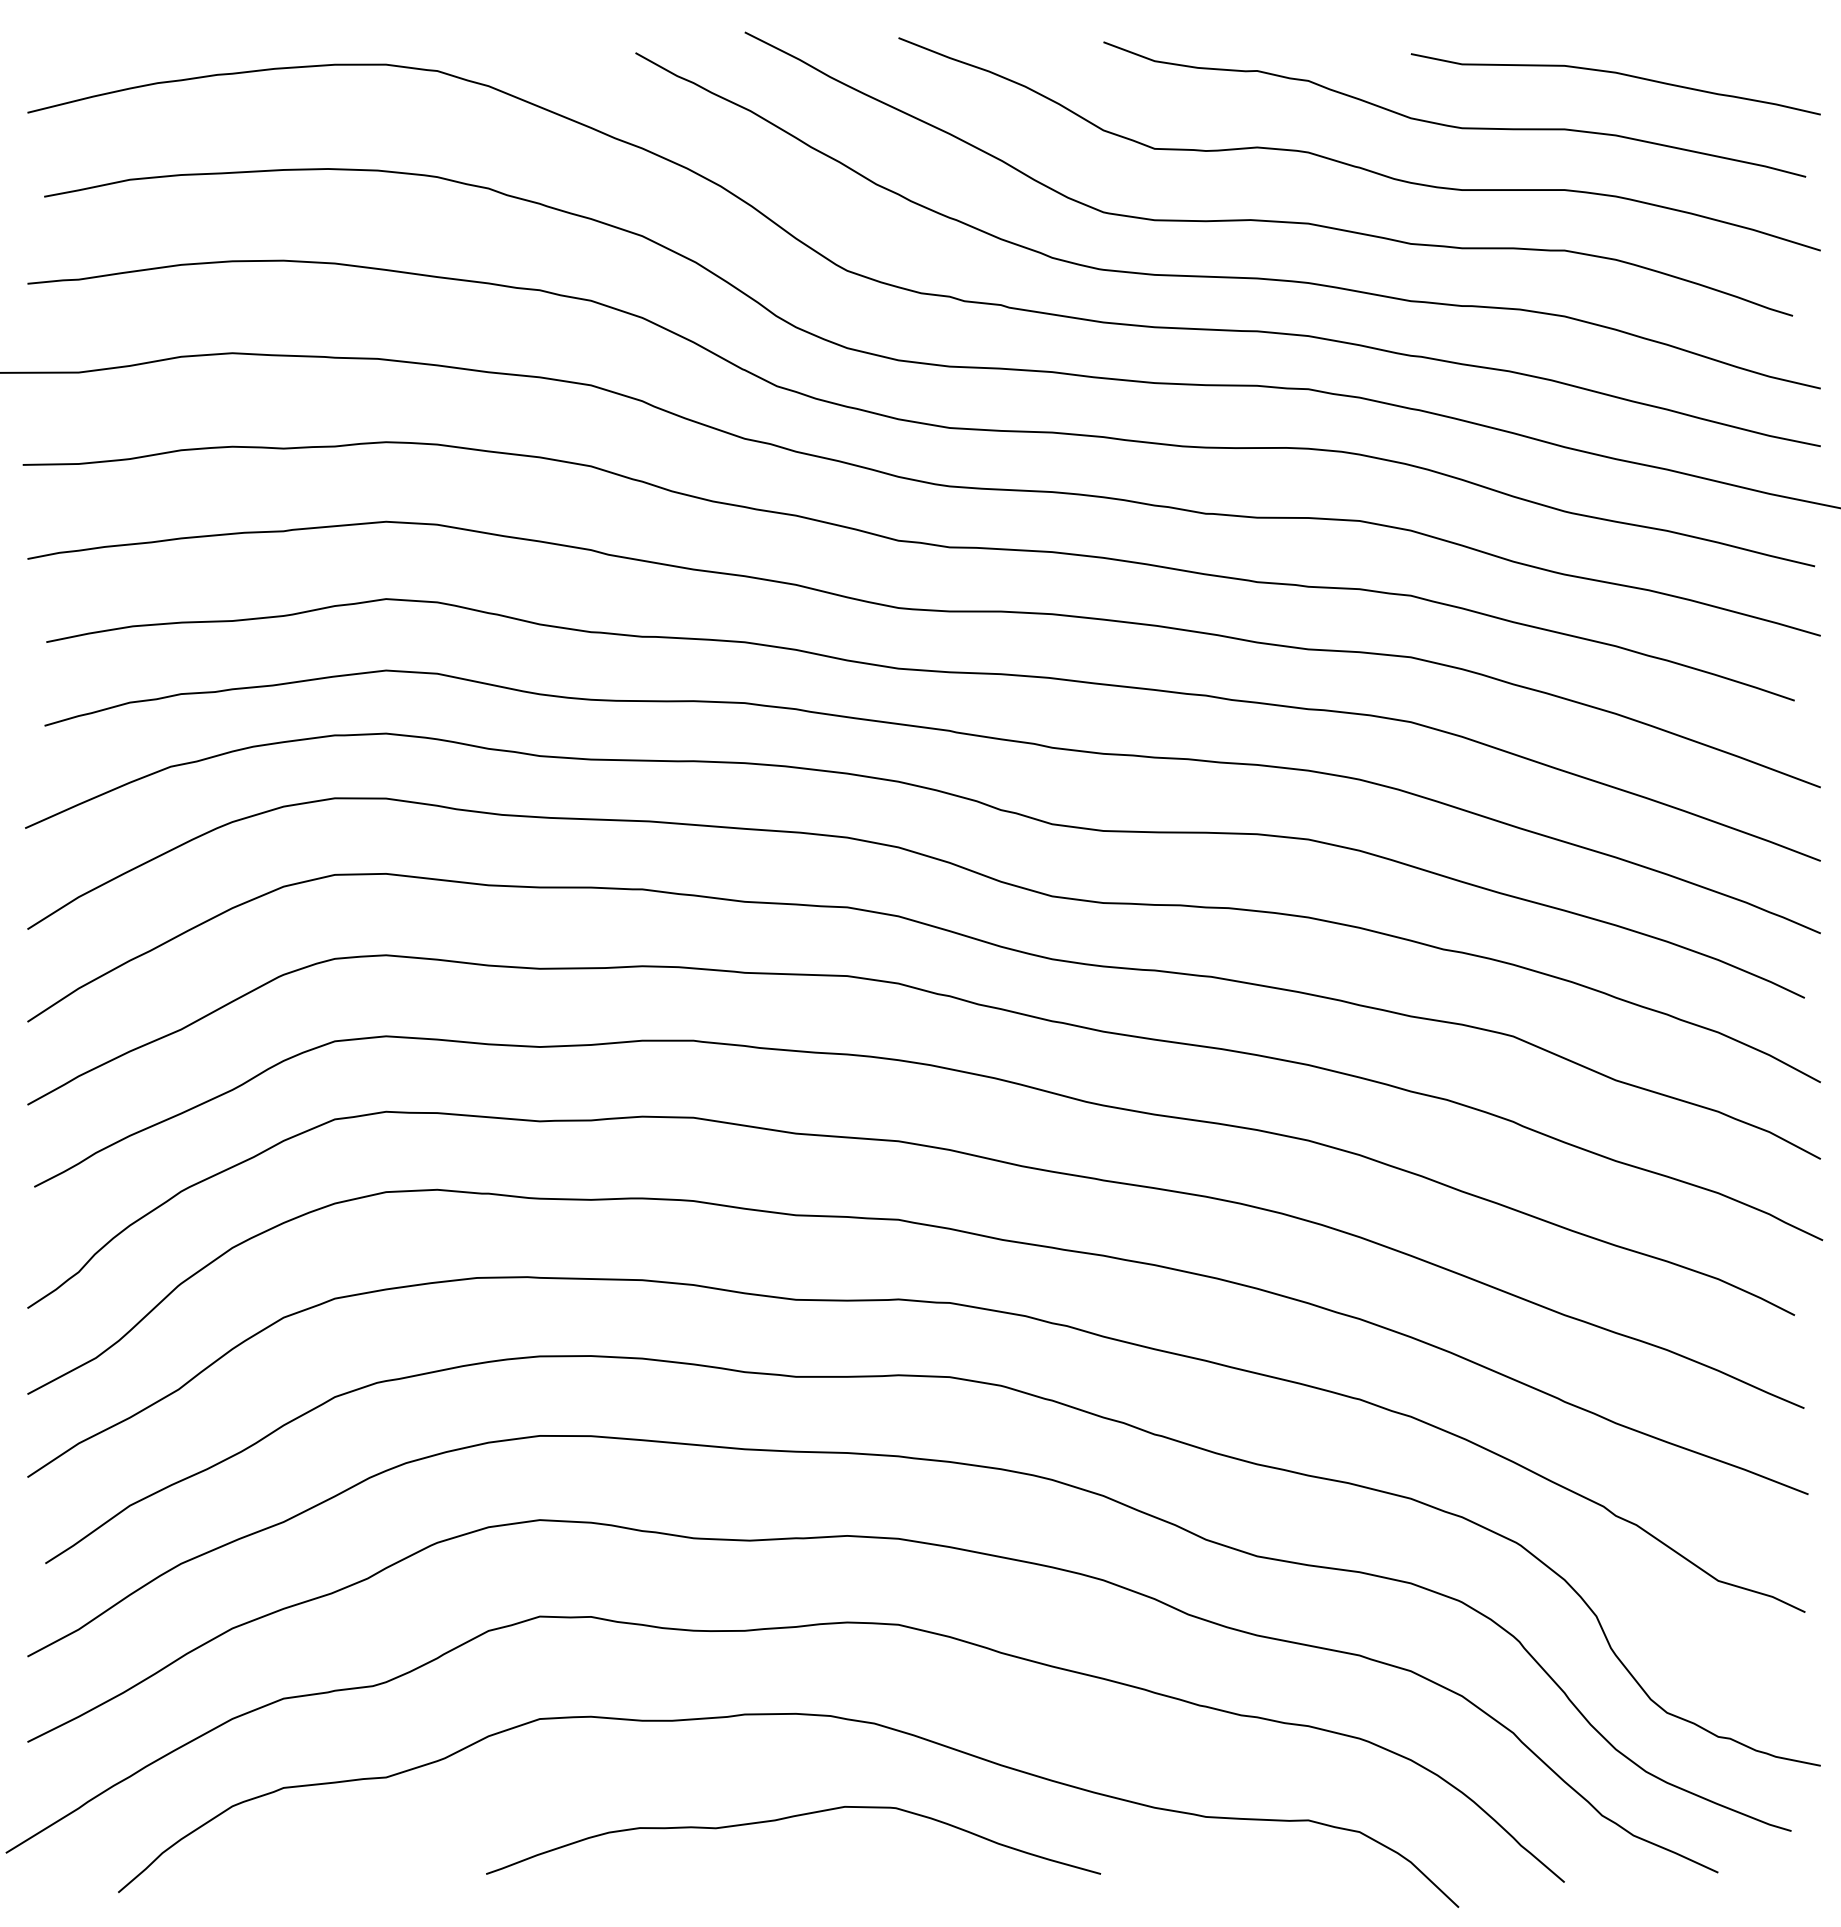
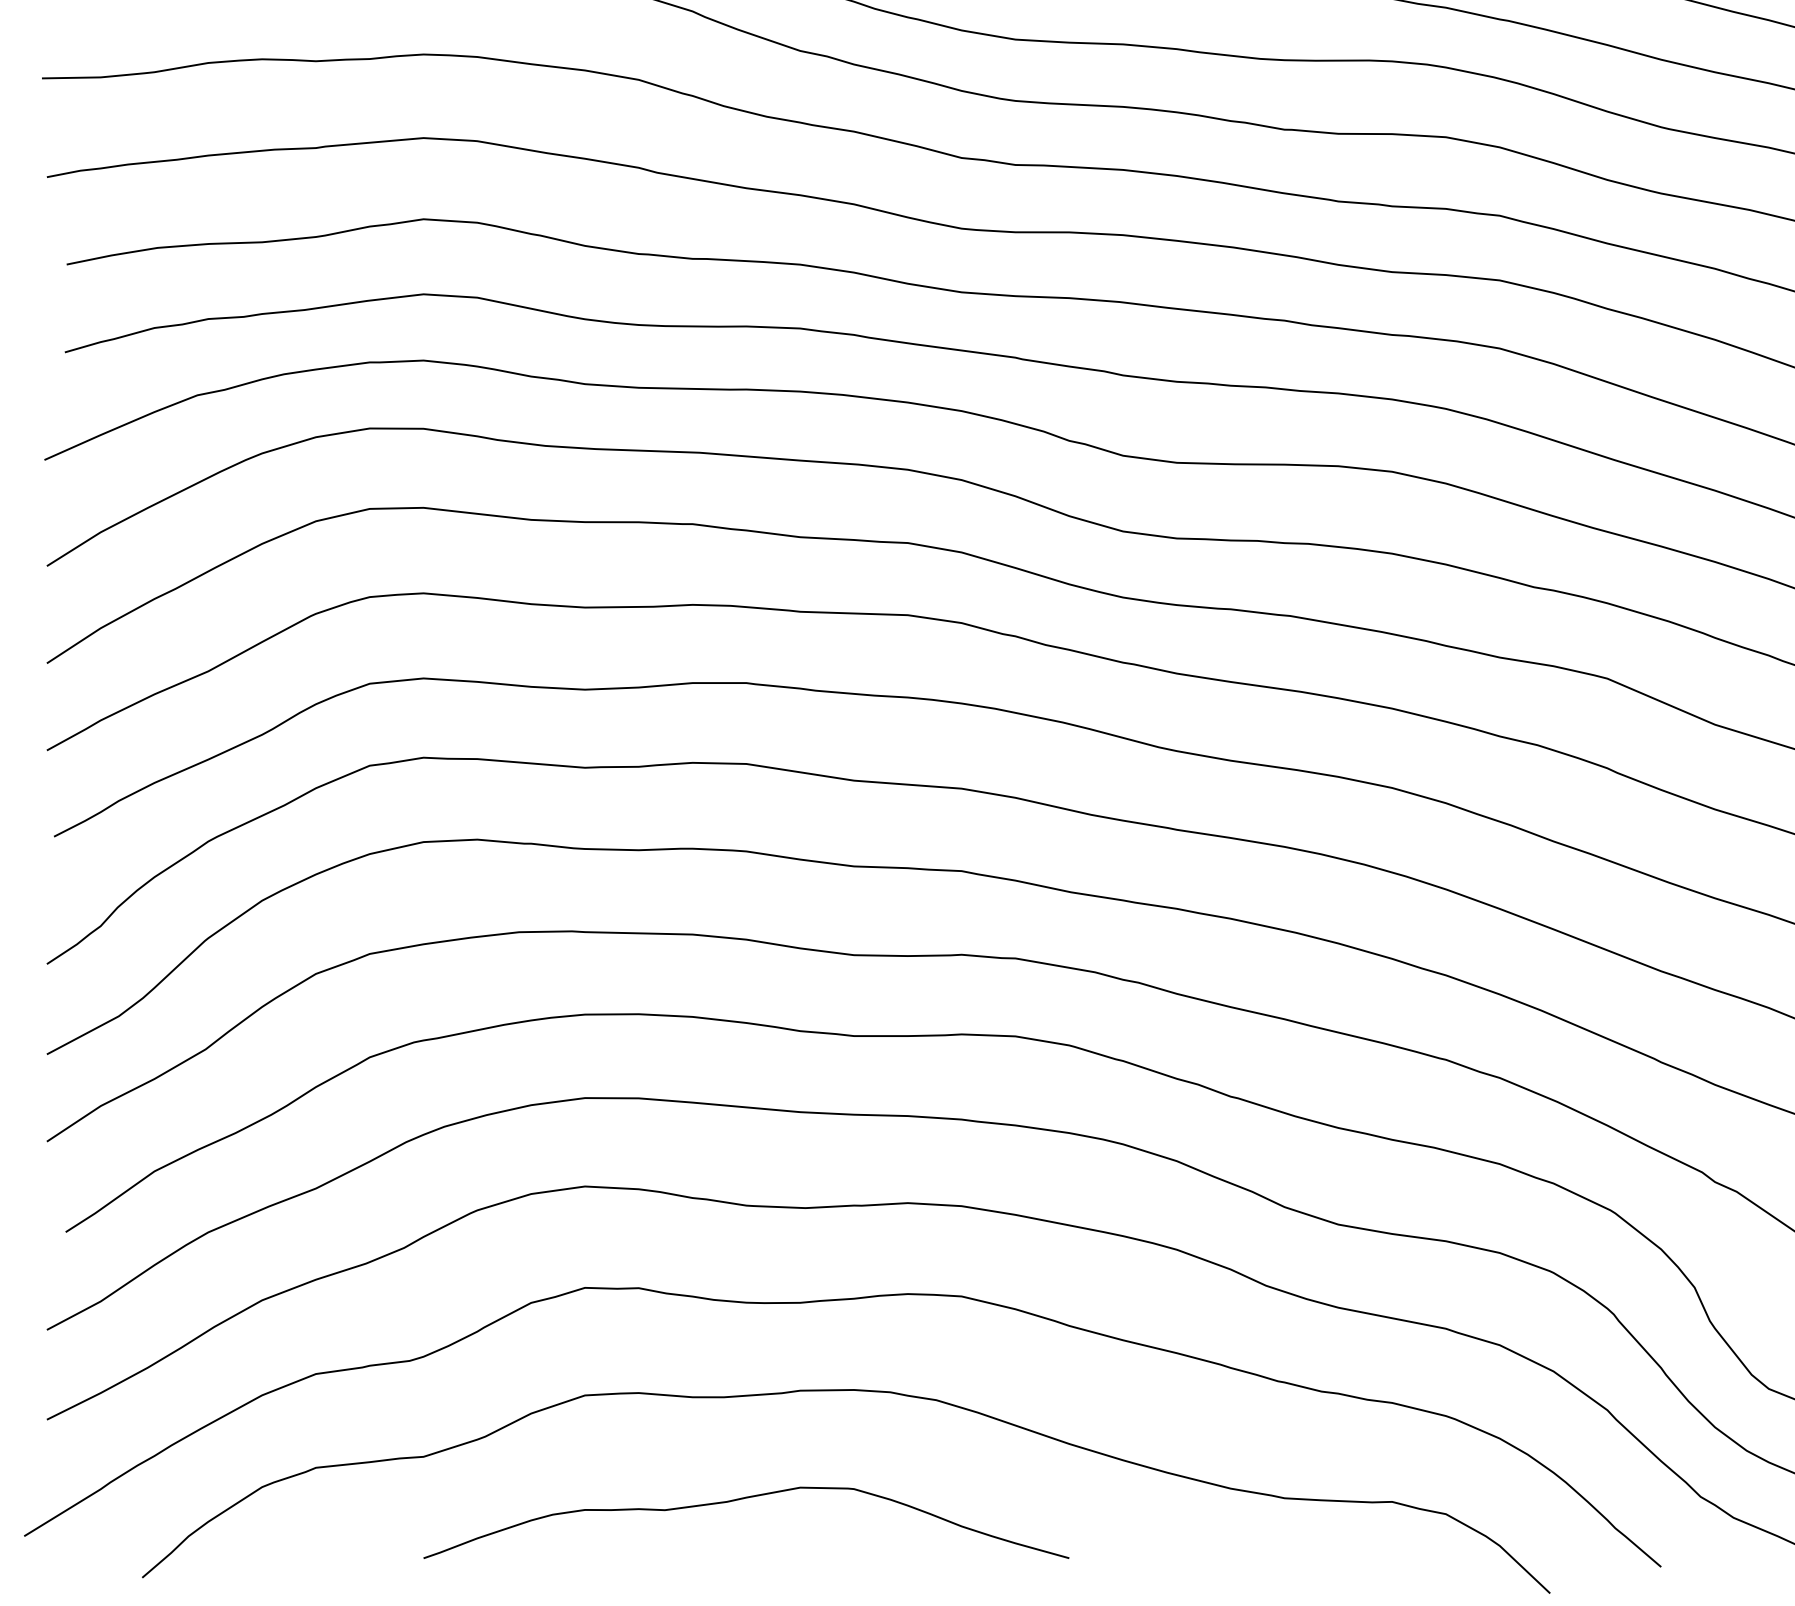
curve: (789, 1818) -> (742, 1499), moved

